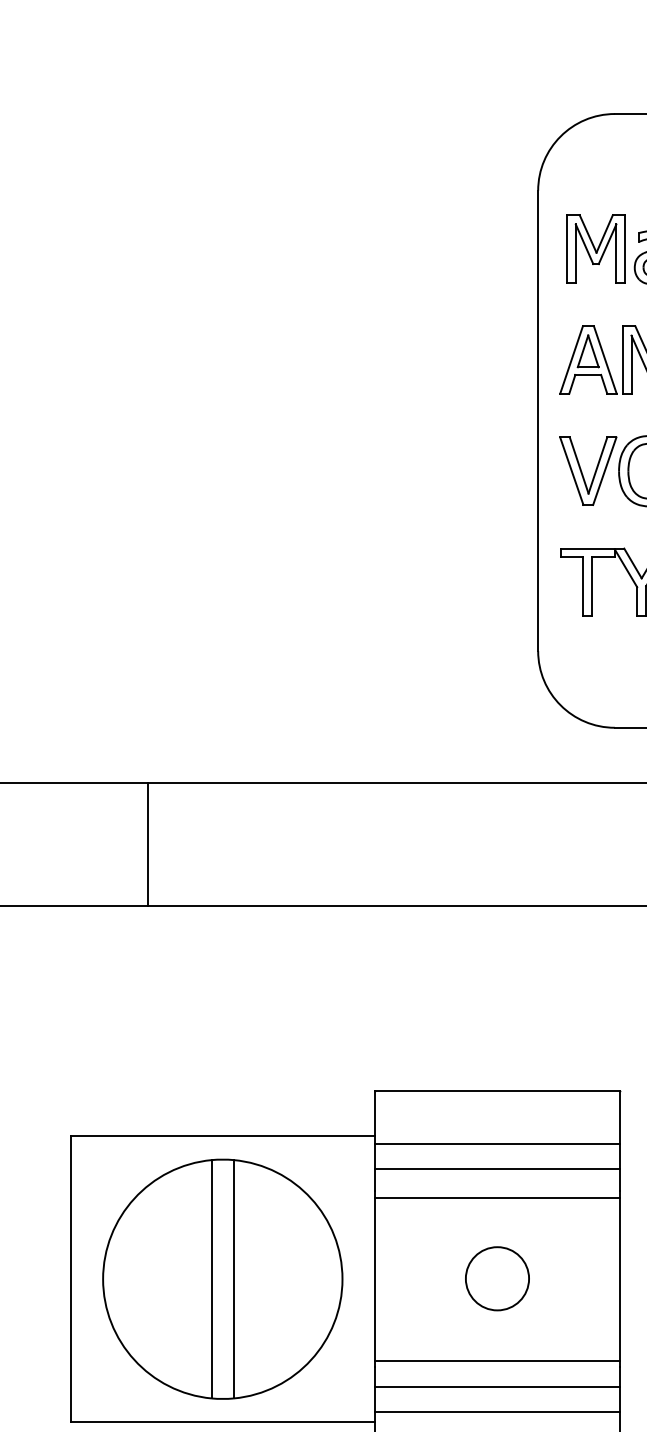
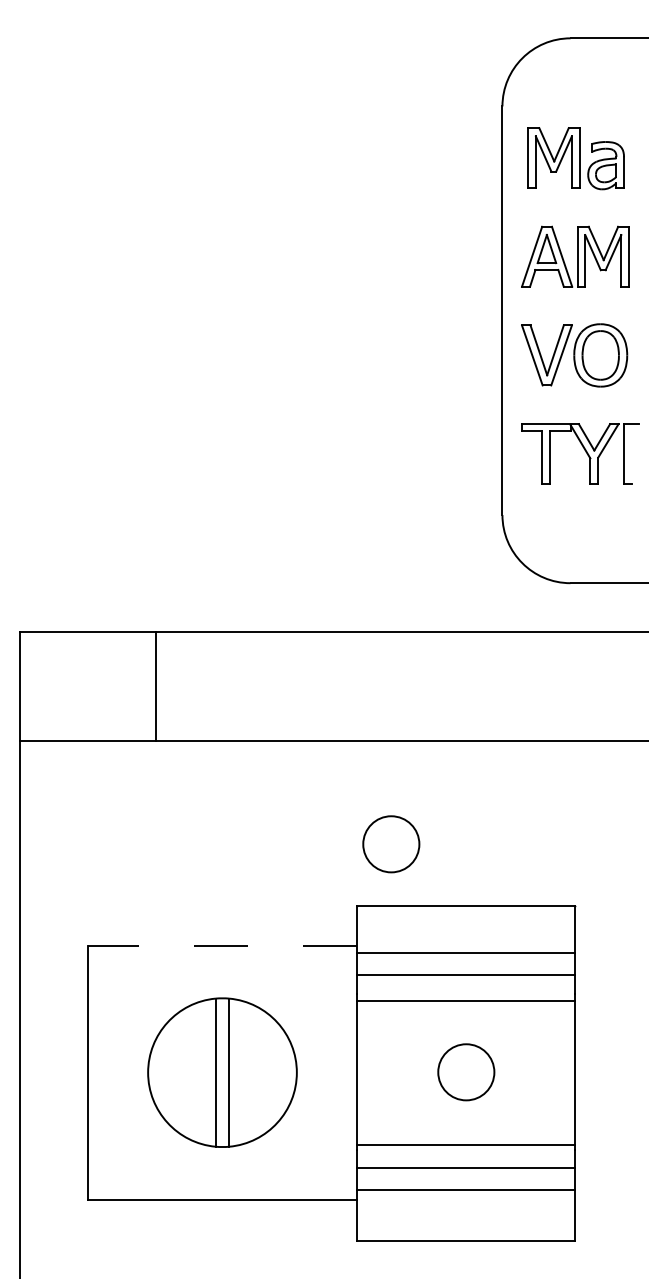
part: (413, 1022) -> (391, 844), added
line: (222, 1135) -> (222, 945), solid -> dashed
part: (222, 1278) -> (222, 1072), size x0.7

